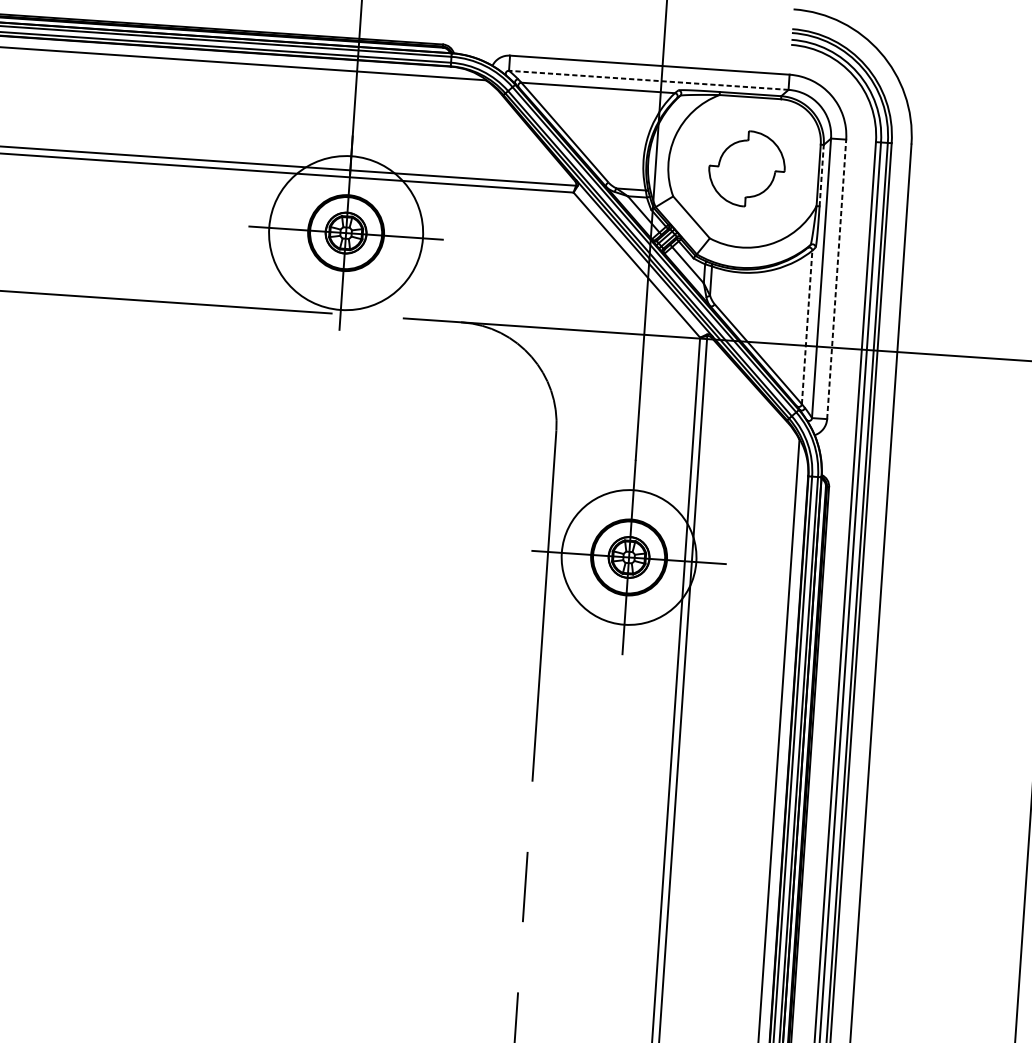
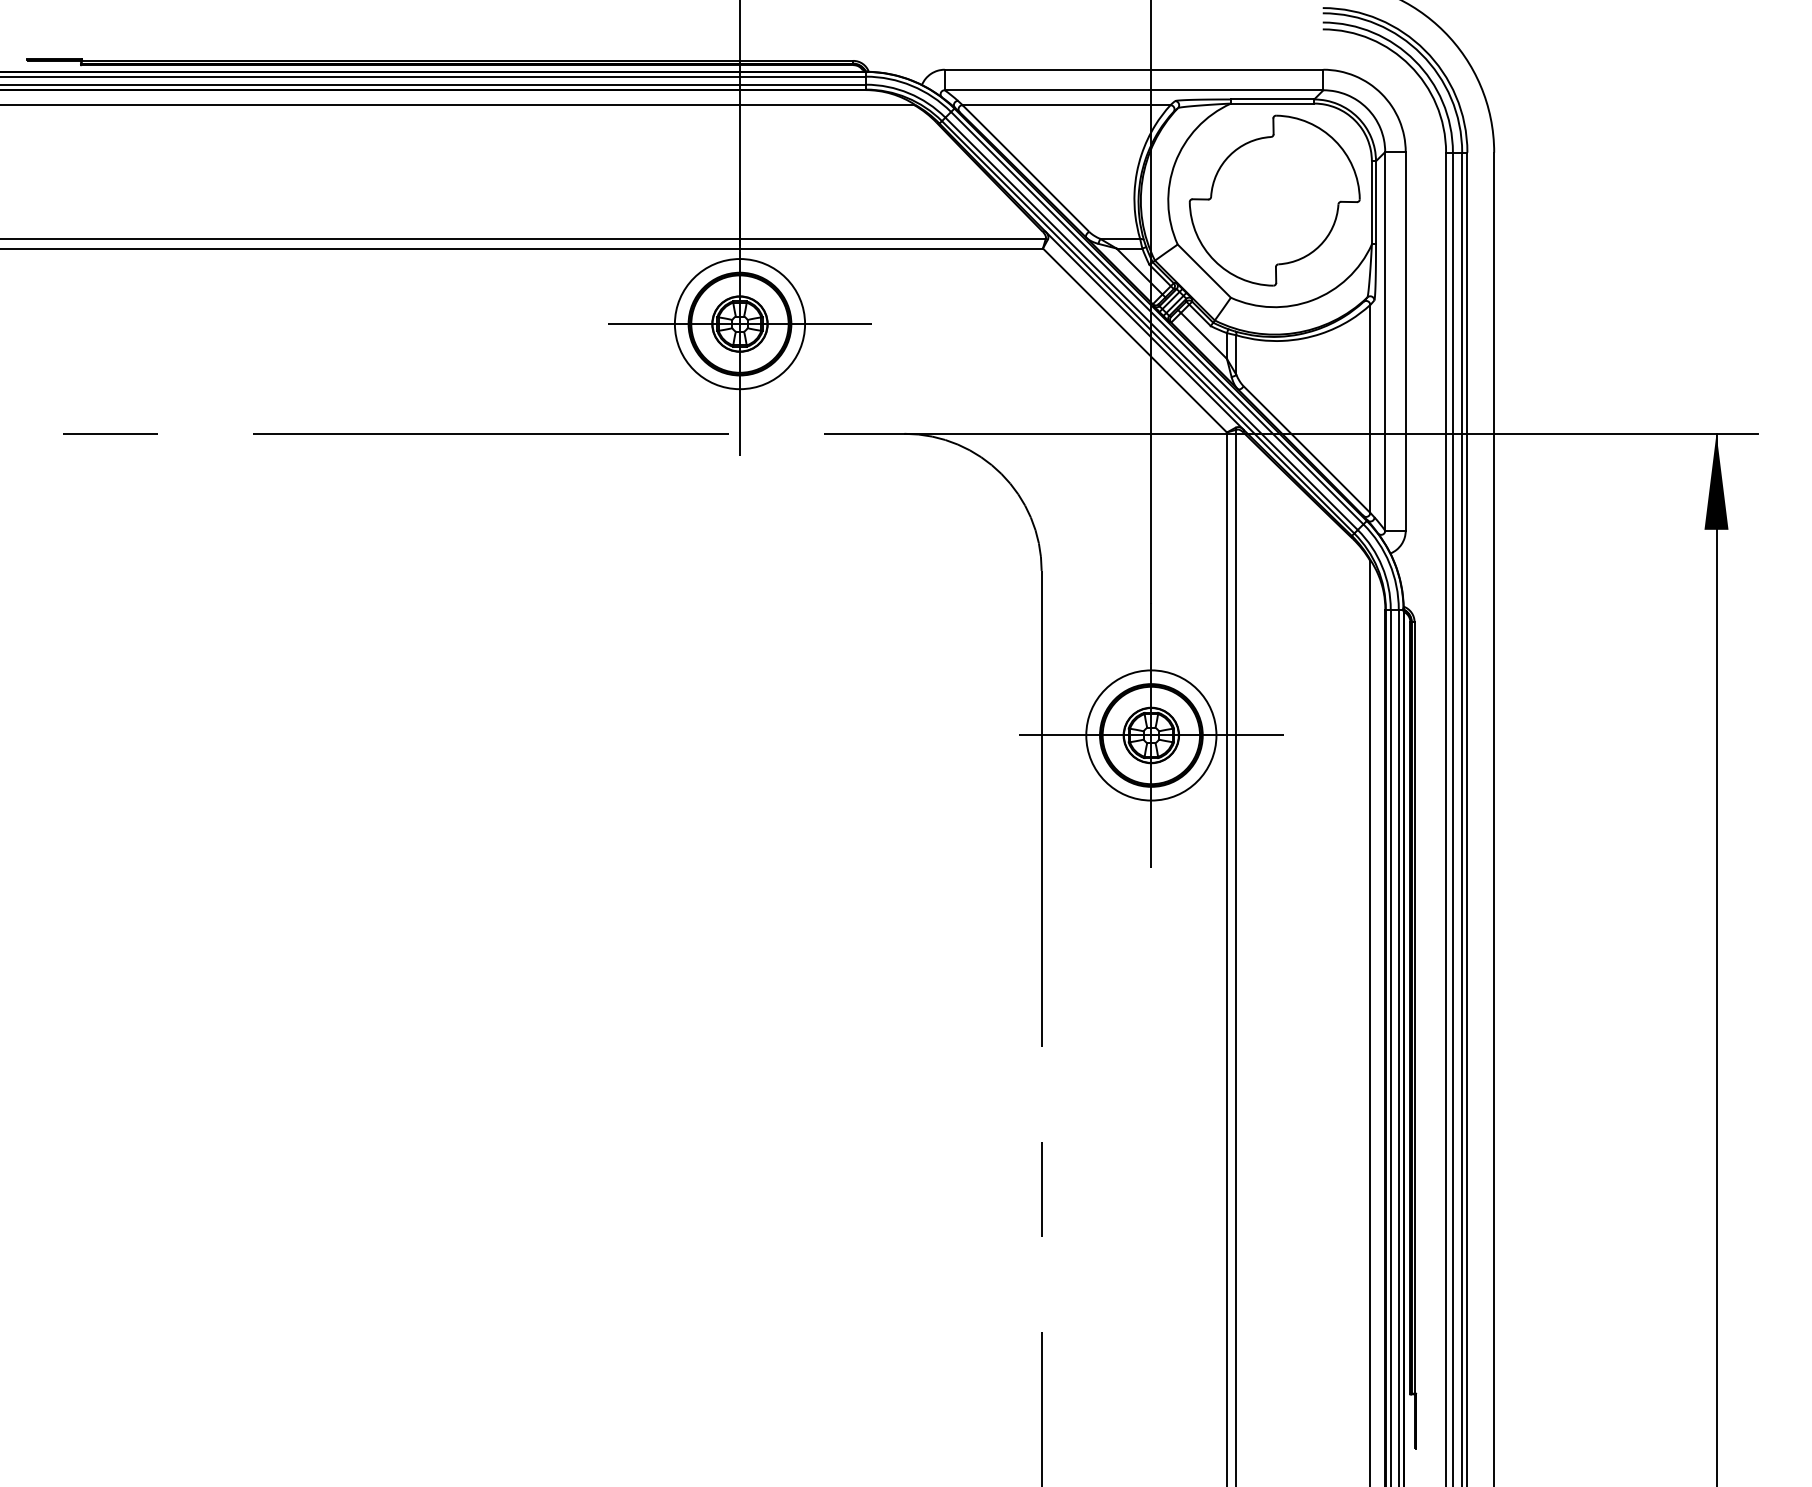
line: (648, 80) -> (1133, 90), dashed -> solid
part: (746, 168) -> (1274, 200), size x1.67
line: (822, 175) -> (1376, 202), dashed -> solid
circle: (345, 233) -> (739, 324), size x0.62
line: (836, 278) -> (1405, 340), dashed -> solid
line: (807, 327) -> (1370, 408), dashed -> solid
circle: (629, 557) -> (1151, 735), size x0.71

